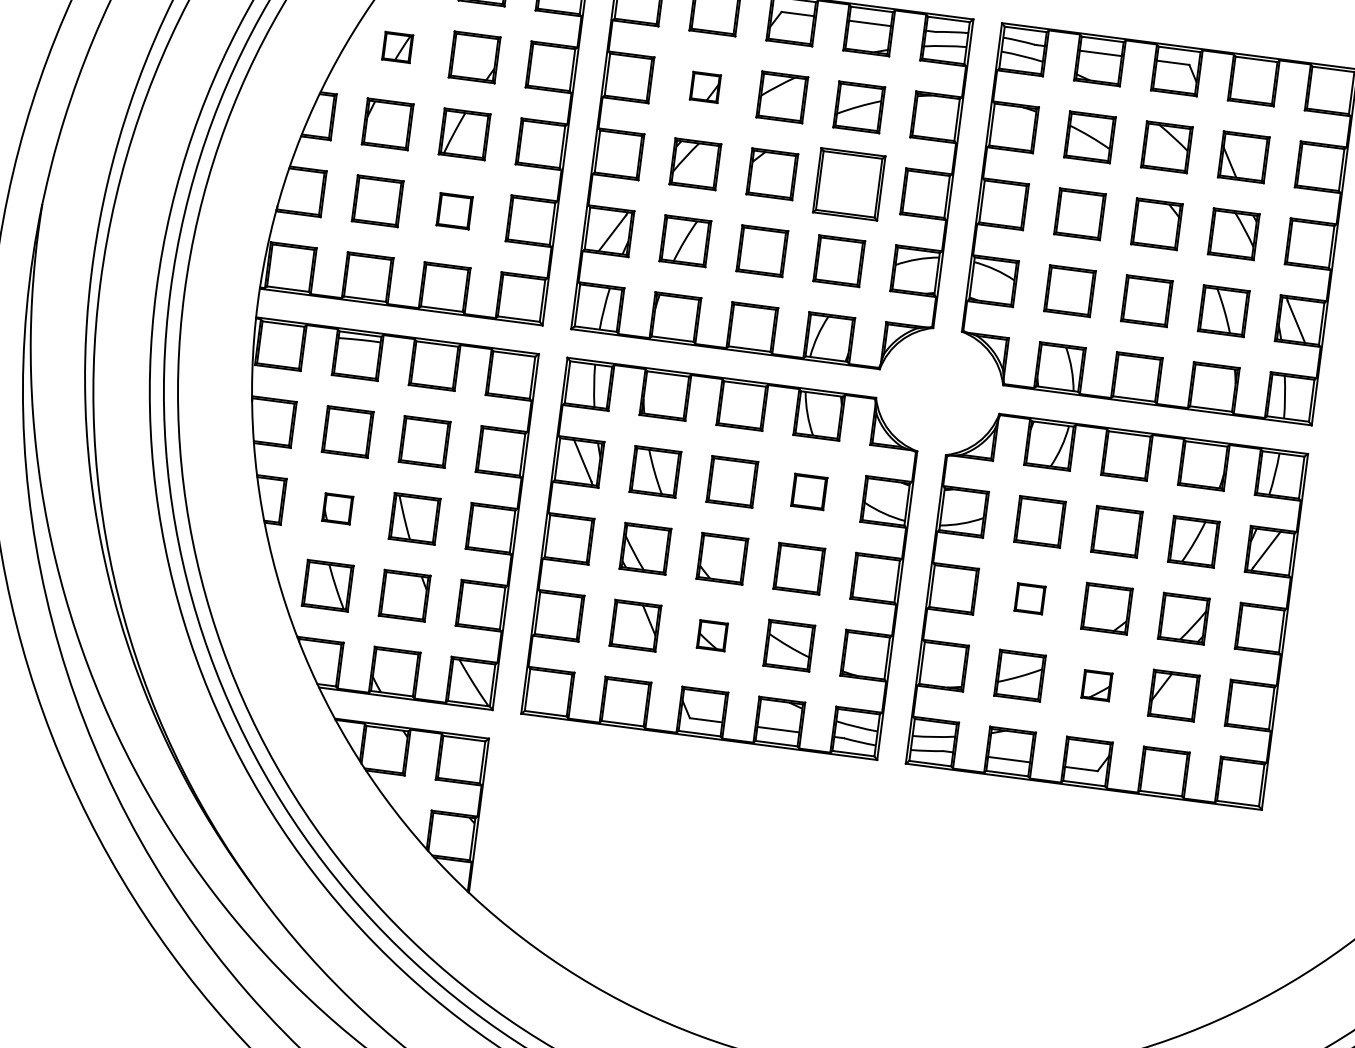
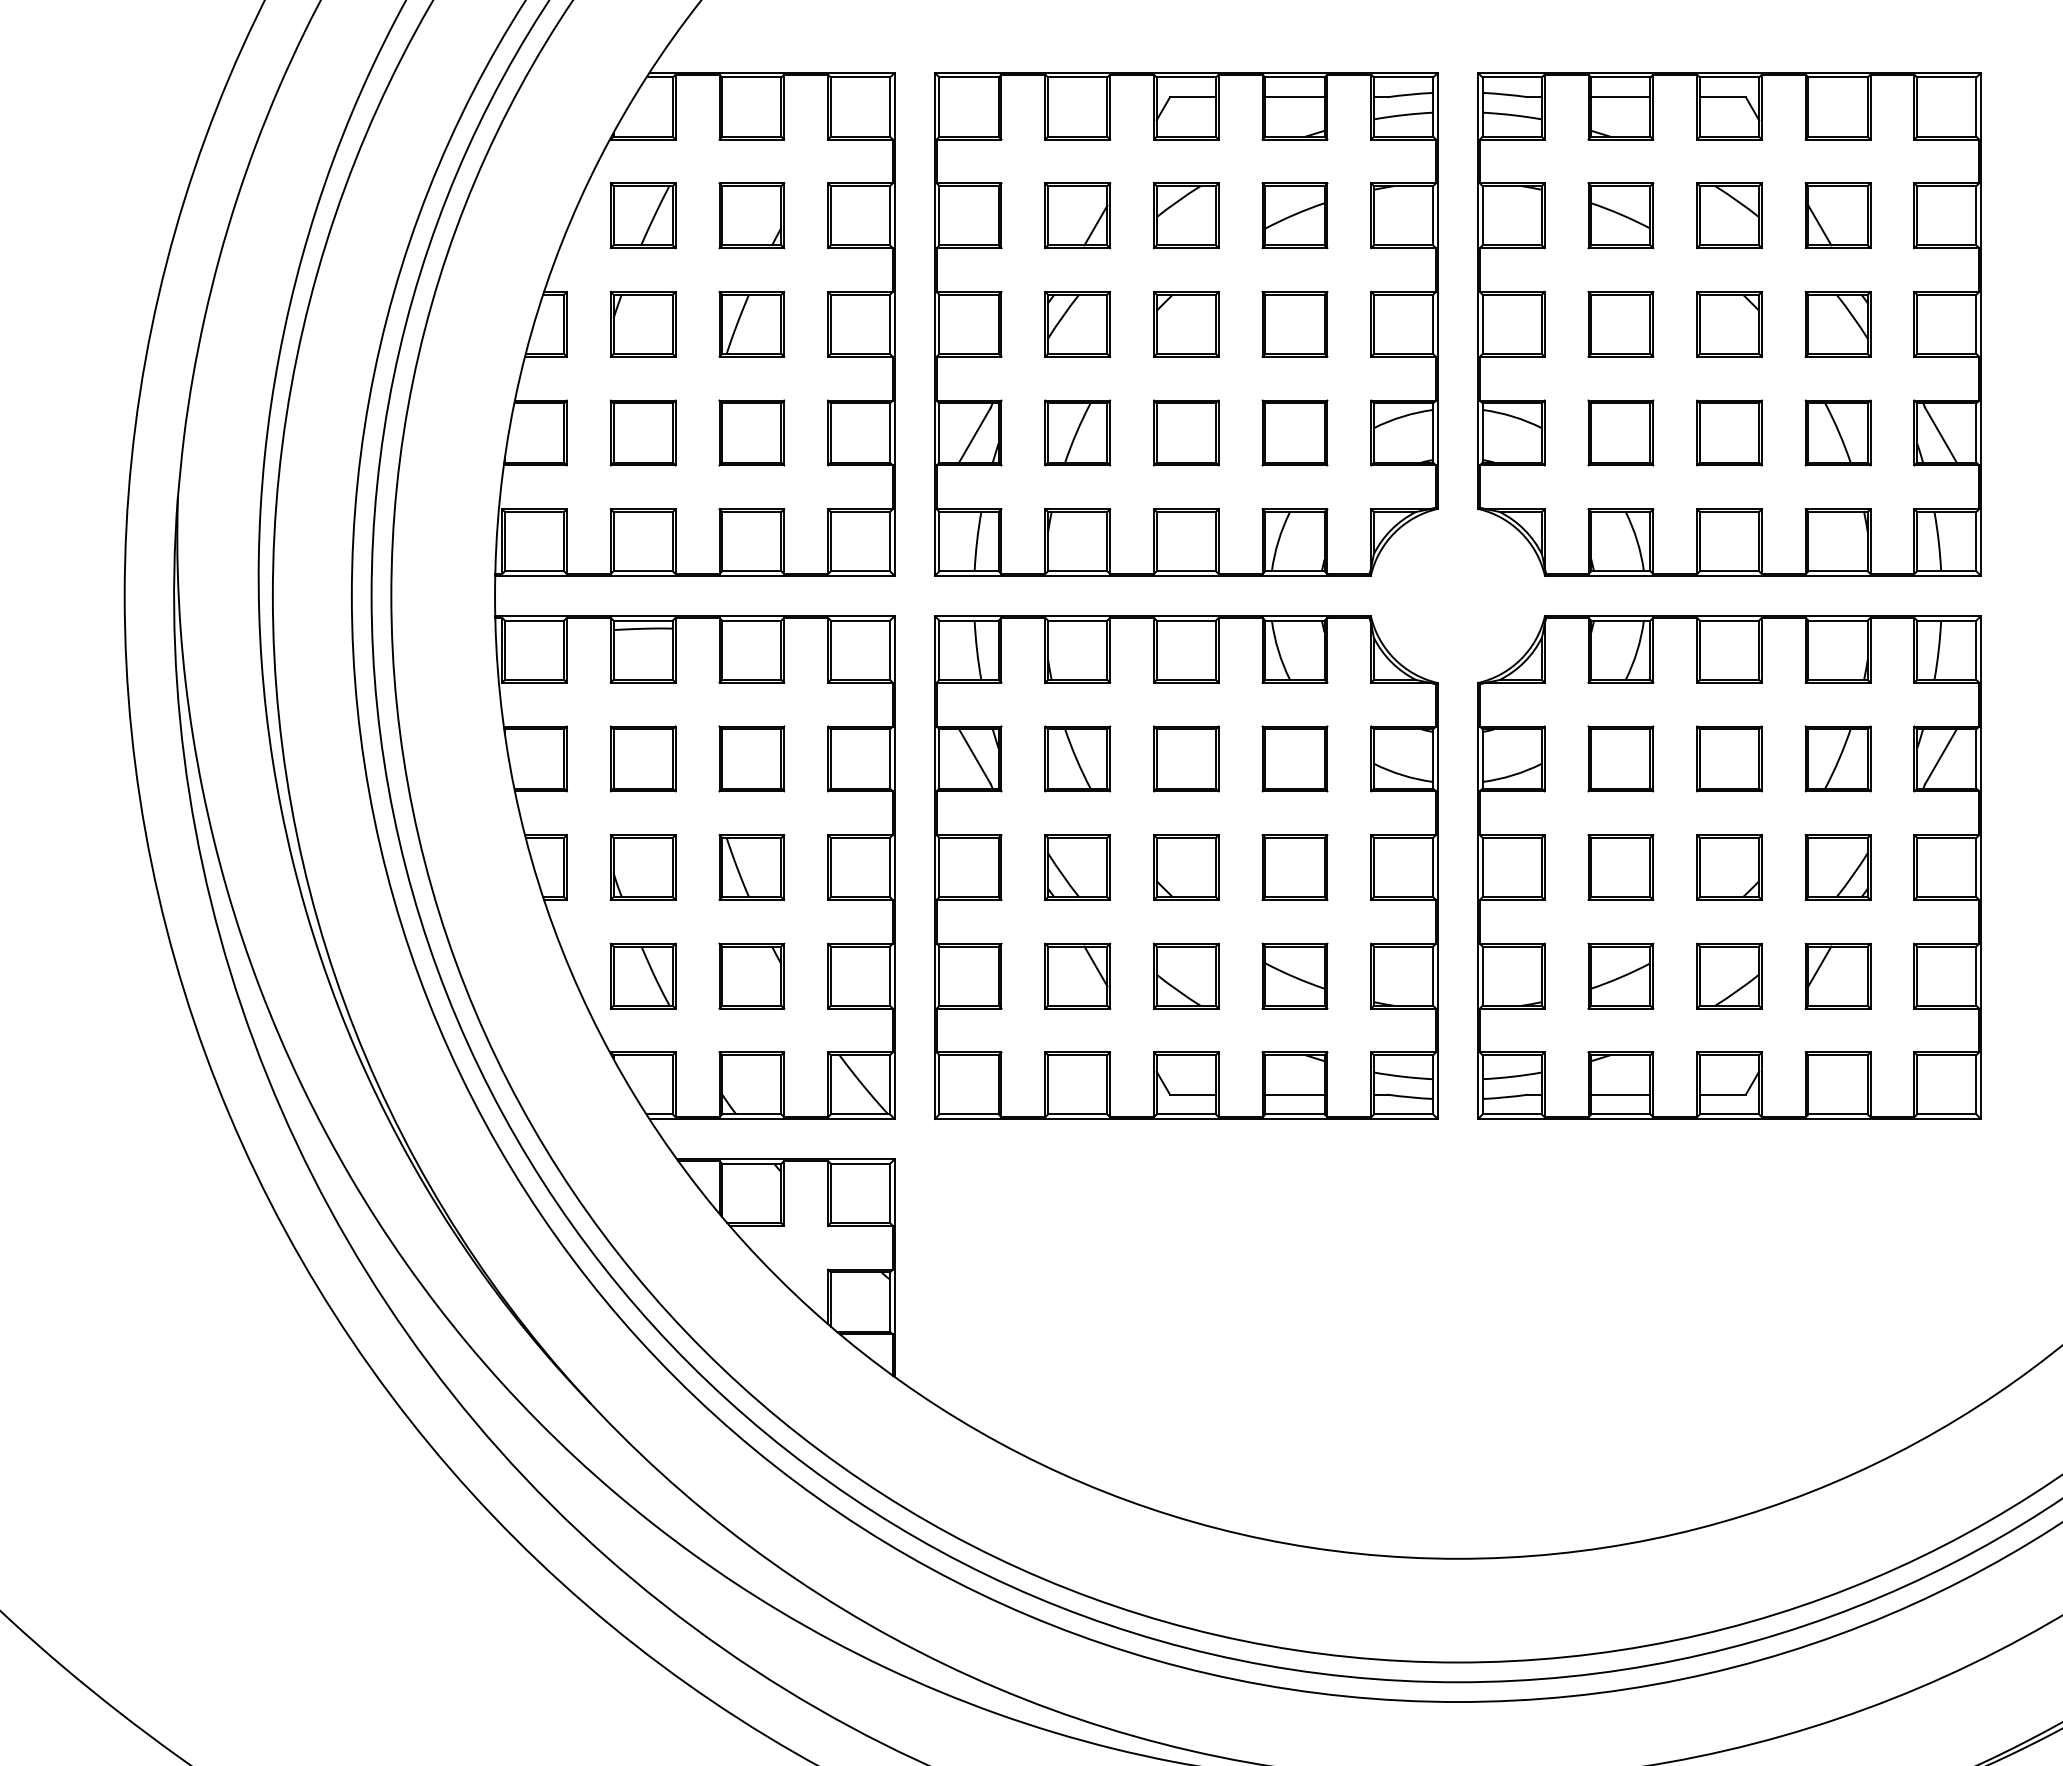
part: (397, 47) -> (642, 215), size x1.67
part: (705, 87) -> (1077, 215), size x1.67
part: (848, 183) -> (1294, 323), size x0.71
part: (454, 210) -> (751, 432), size x1.43
part: (808, 491) -> (1294, 758), size x1.43
part: (337, 508) -> (642, 867), size x1.67
part: (1029, 598) -> (1620, 867), size x1.67
part: (712, 635) -> (1186, 975), size x1.67
part: (1097, 685) -> (1729, 975), size x1.67

